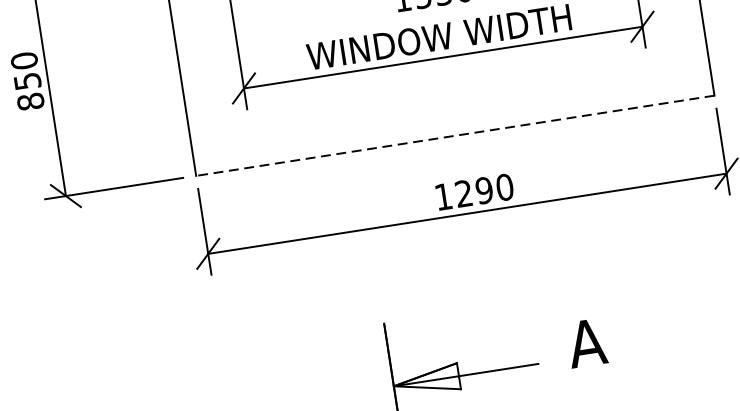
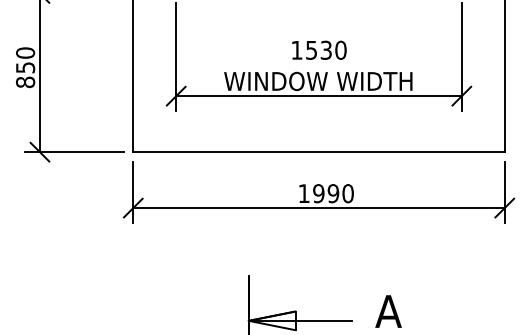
line: (456, 136) -> (319, 152), dashed -> solid
text: (463, 193) -> (318, 193), 1290 -> 1990

